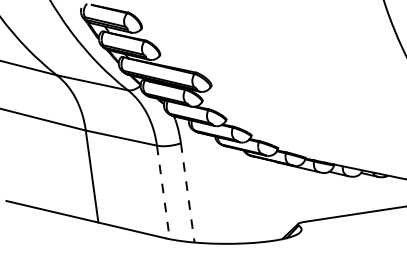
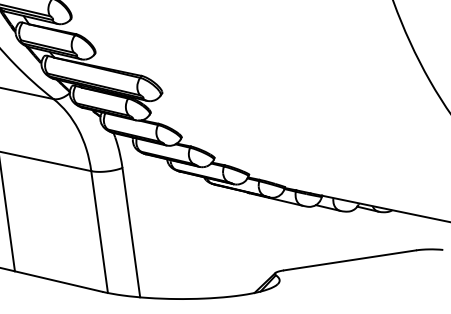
line: (163, 192) -> (99, 232), dashed -> solid
line: (187, 193) -> (131, 233), dashed -> solid

